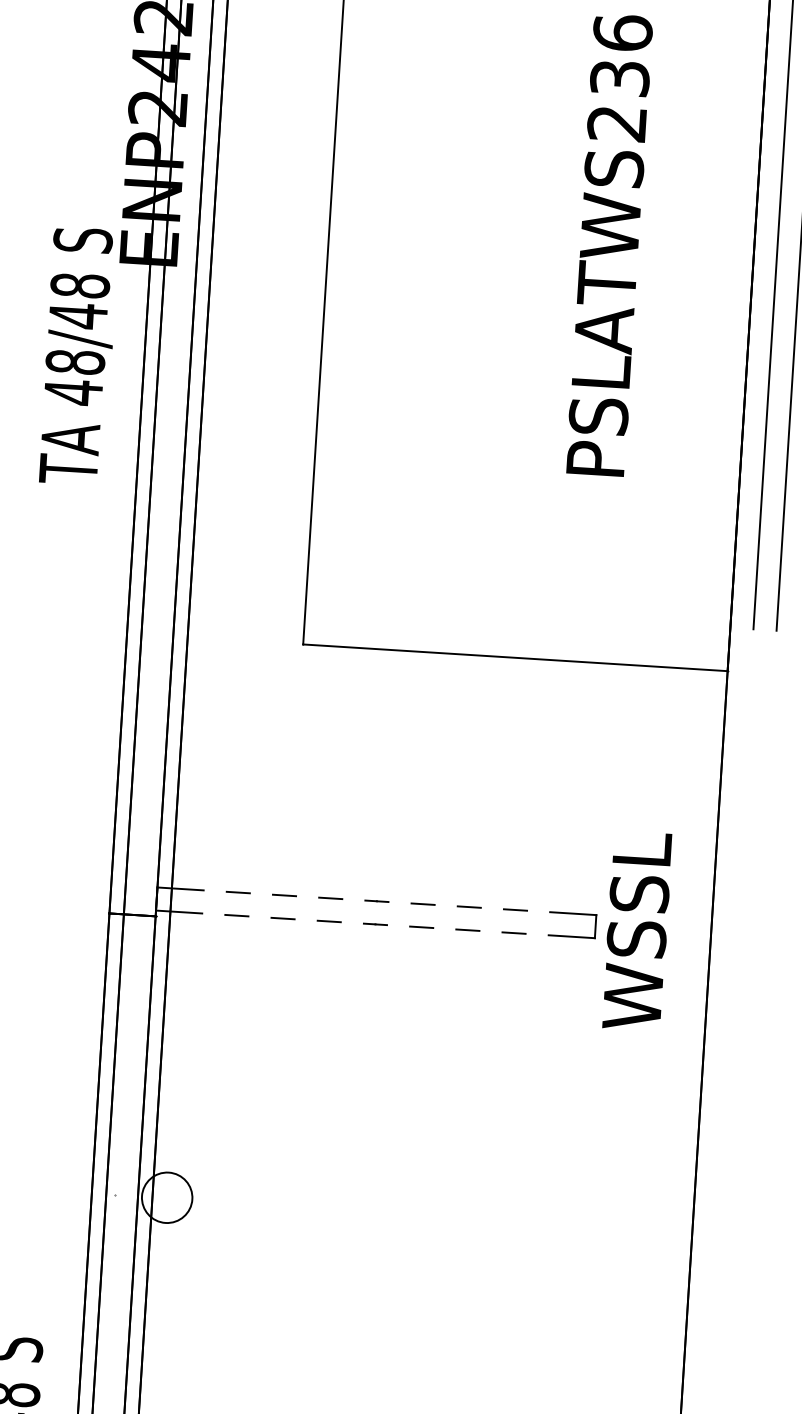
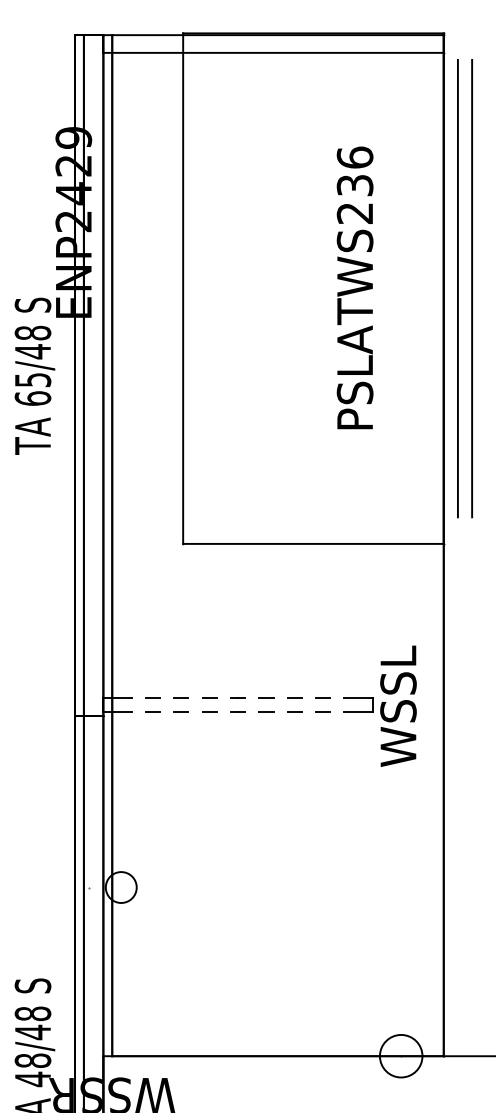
text: (73, 377) -> (32, 389), 48/48 -> 65/48

